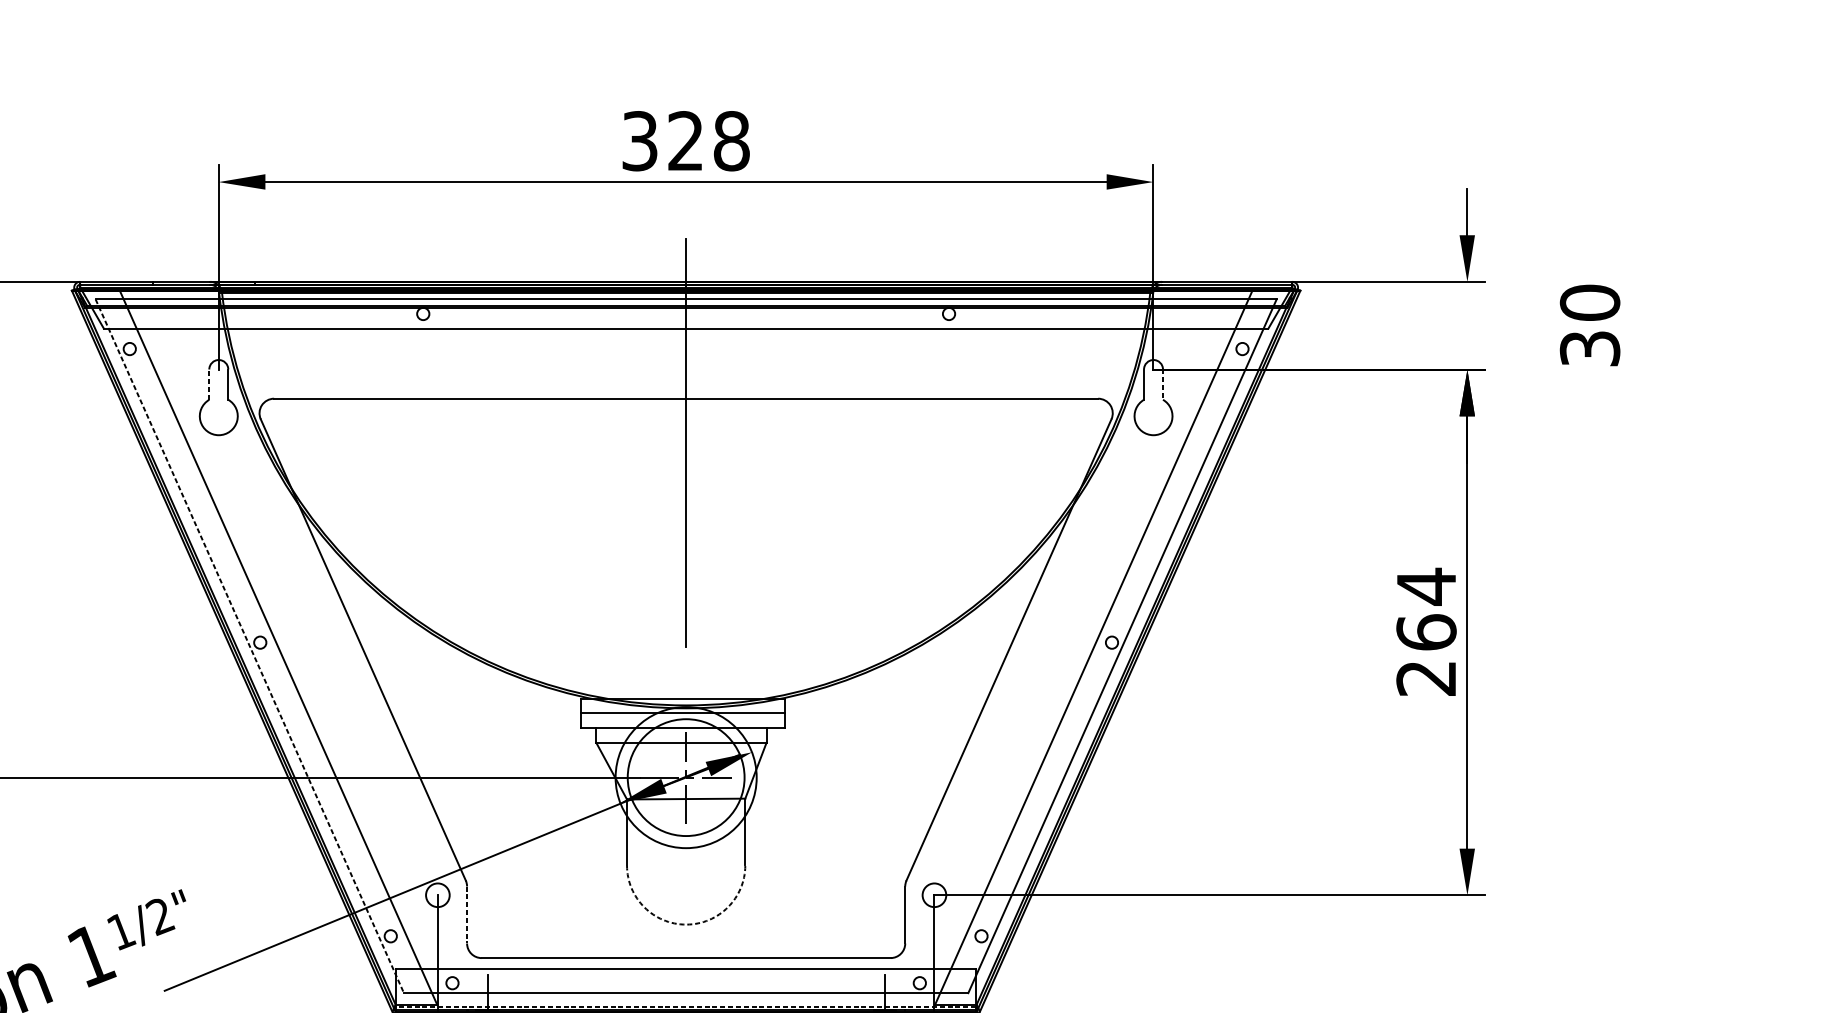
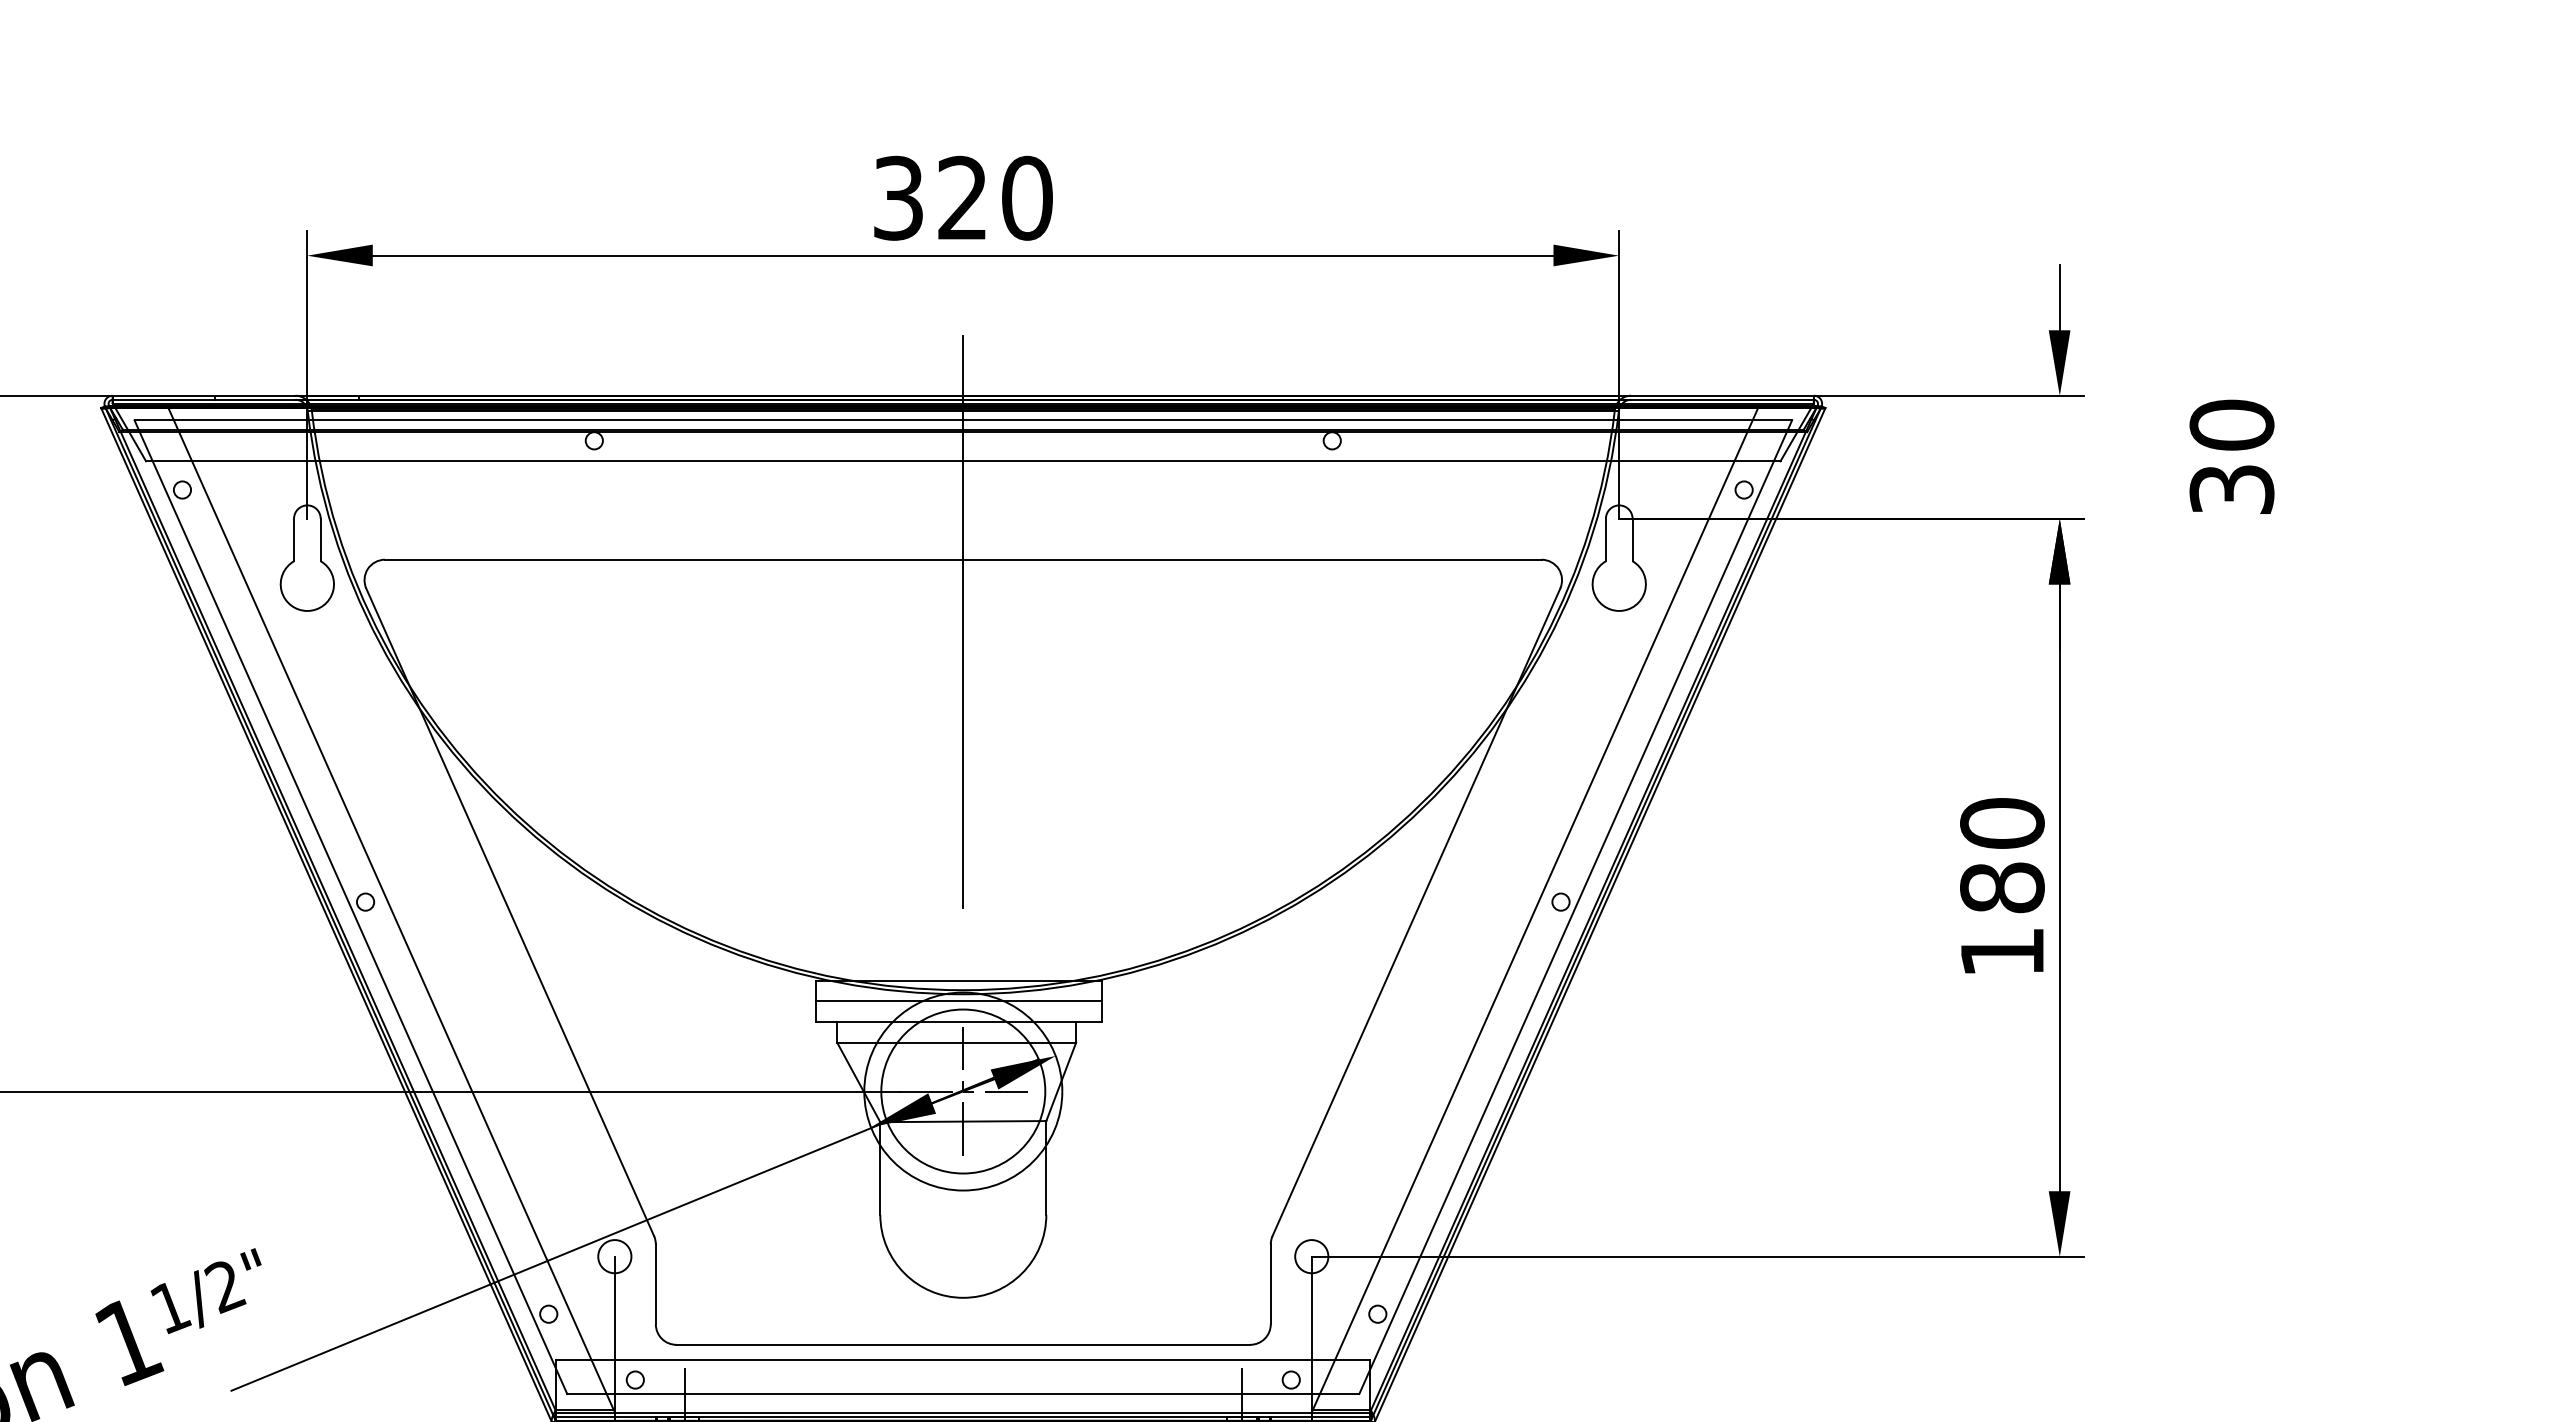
text: (731, 141) -> (1027, 198), 328 -> 320
line: (209, 384) -> (294, 539), dashed -> solid
line: (1162, 385) -> (1632, 540), dashed -> solid
text: (1426, 631) -> (2002, 886), 264 -> 180
line: (249, 646) -> (350, 907), dashed -> solid
line: (466, 915) -> (655, 1284), dashed -> solid
arc: (686, 924) -> (963, 1297), dashed -> solid
line: (686, 1006) -> (963, 1412), dashed -> solid

